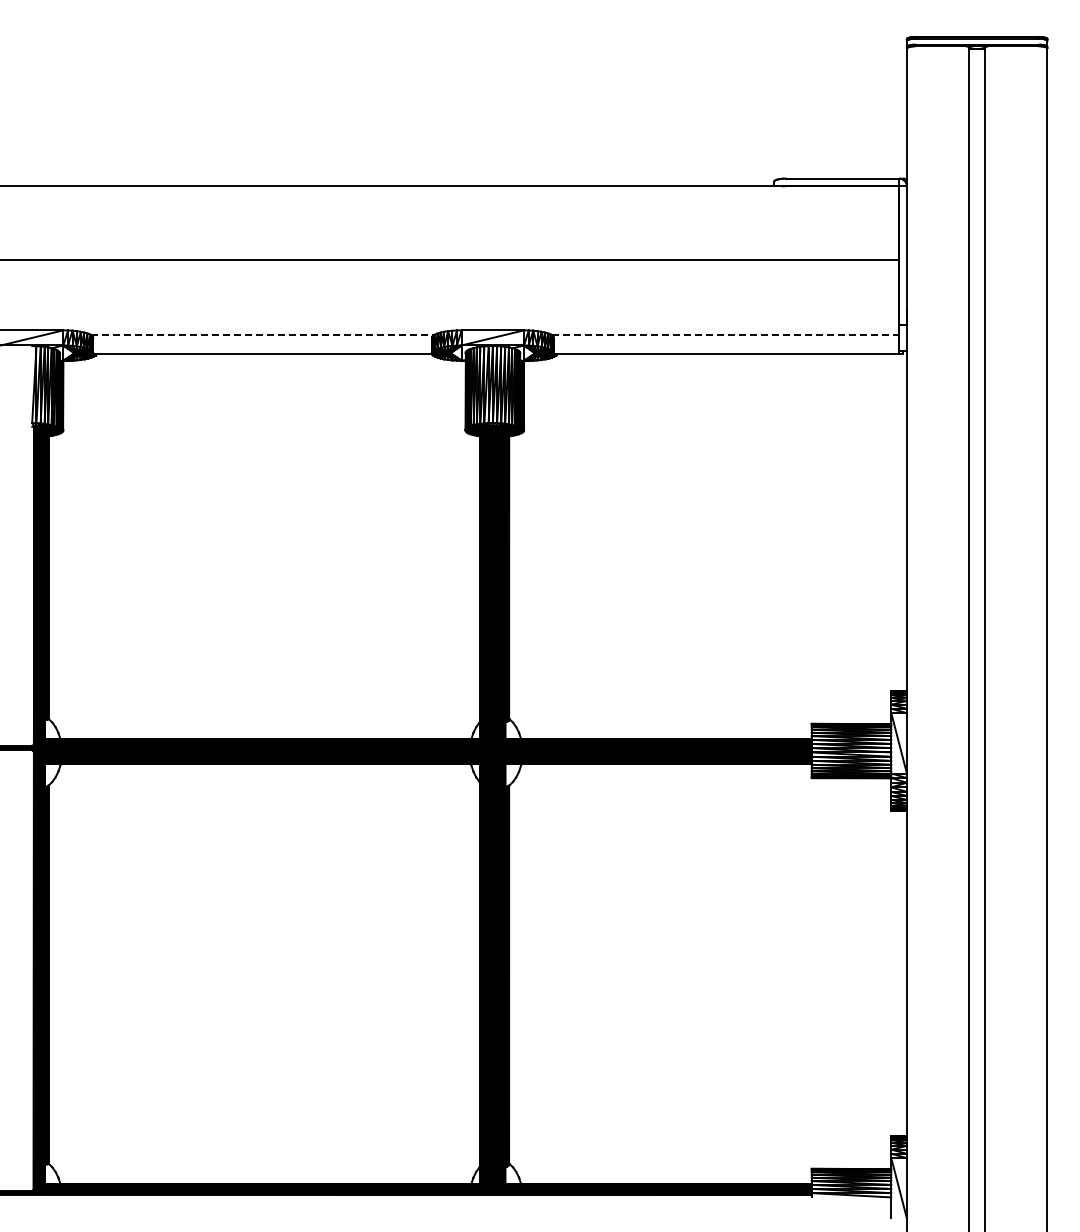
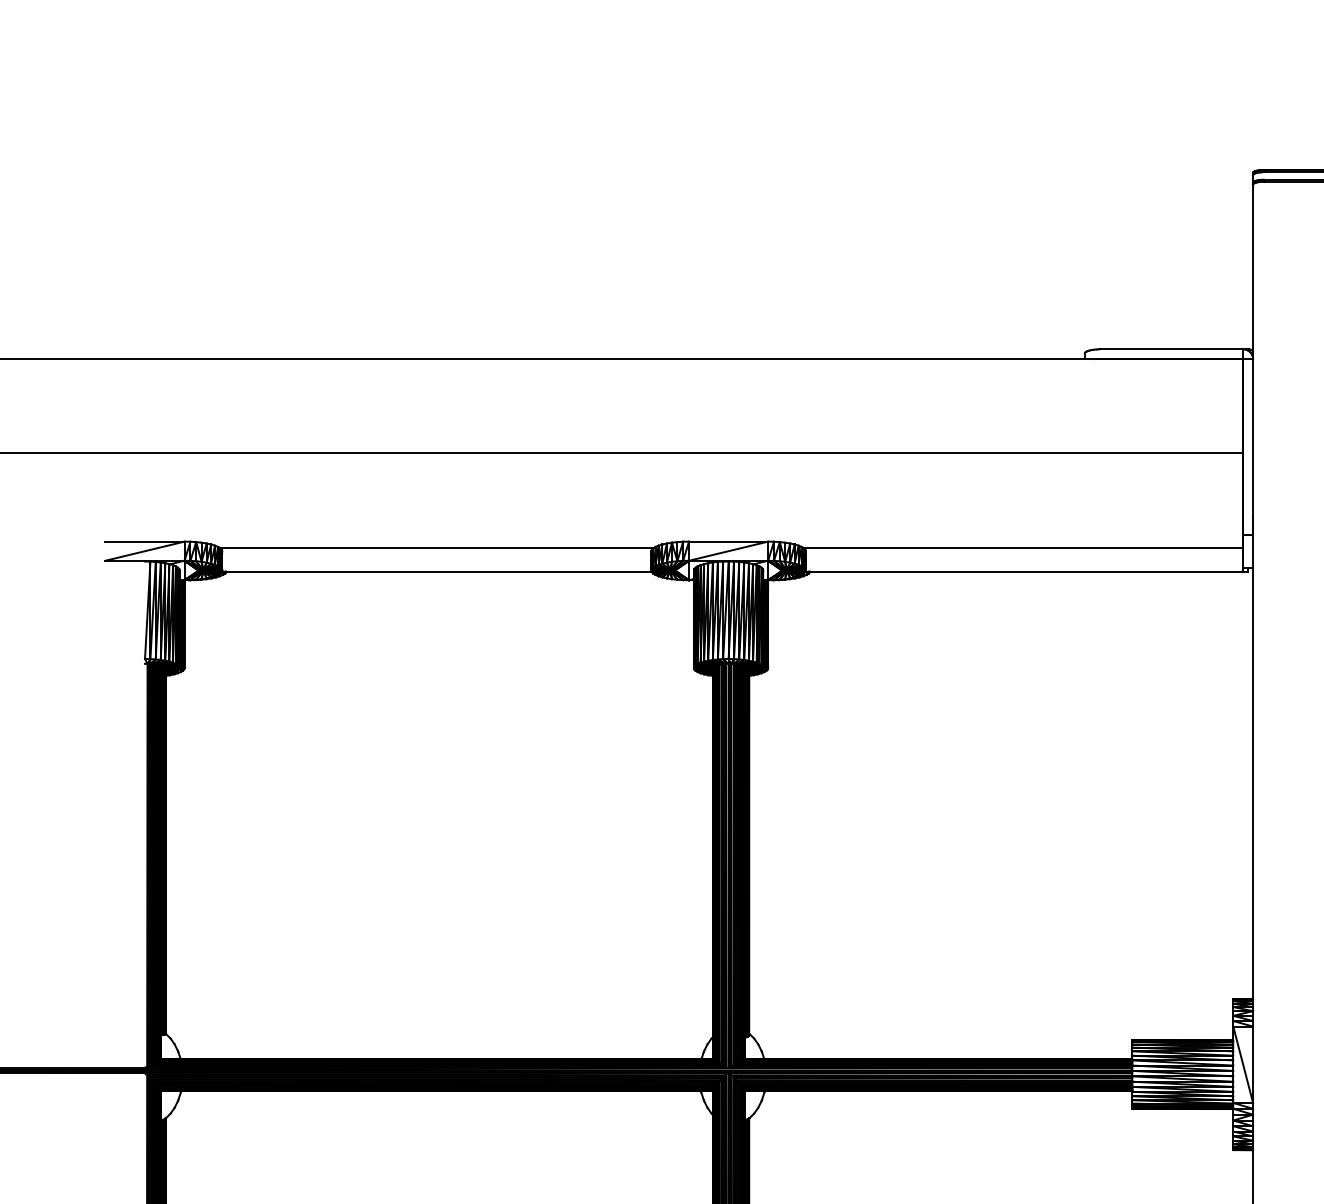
line: (263, 335) -> (438, 548), dashed -> solid
line: (725, 335) -> (1023, 548), dashed -> solid

